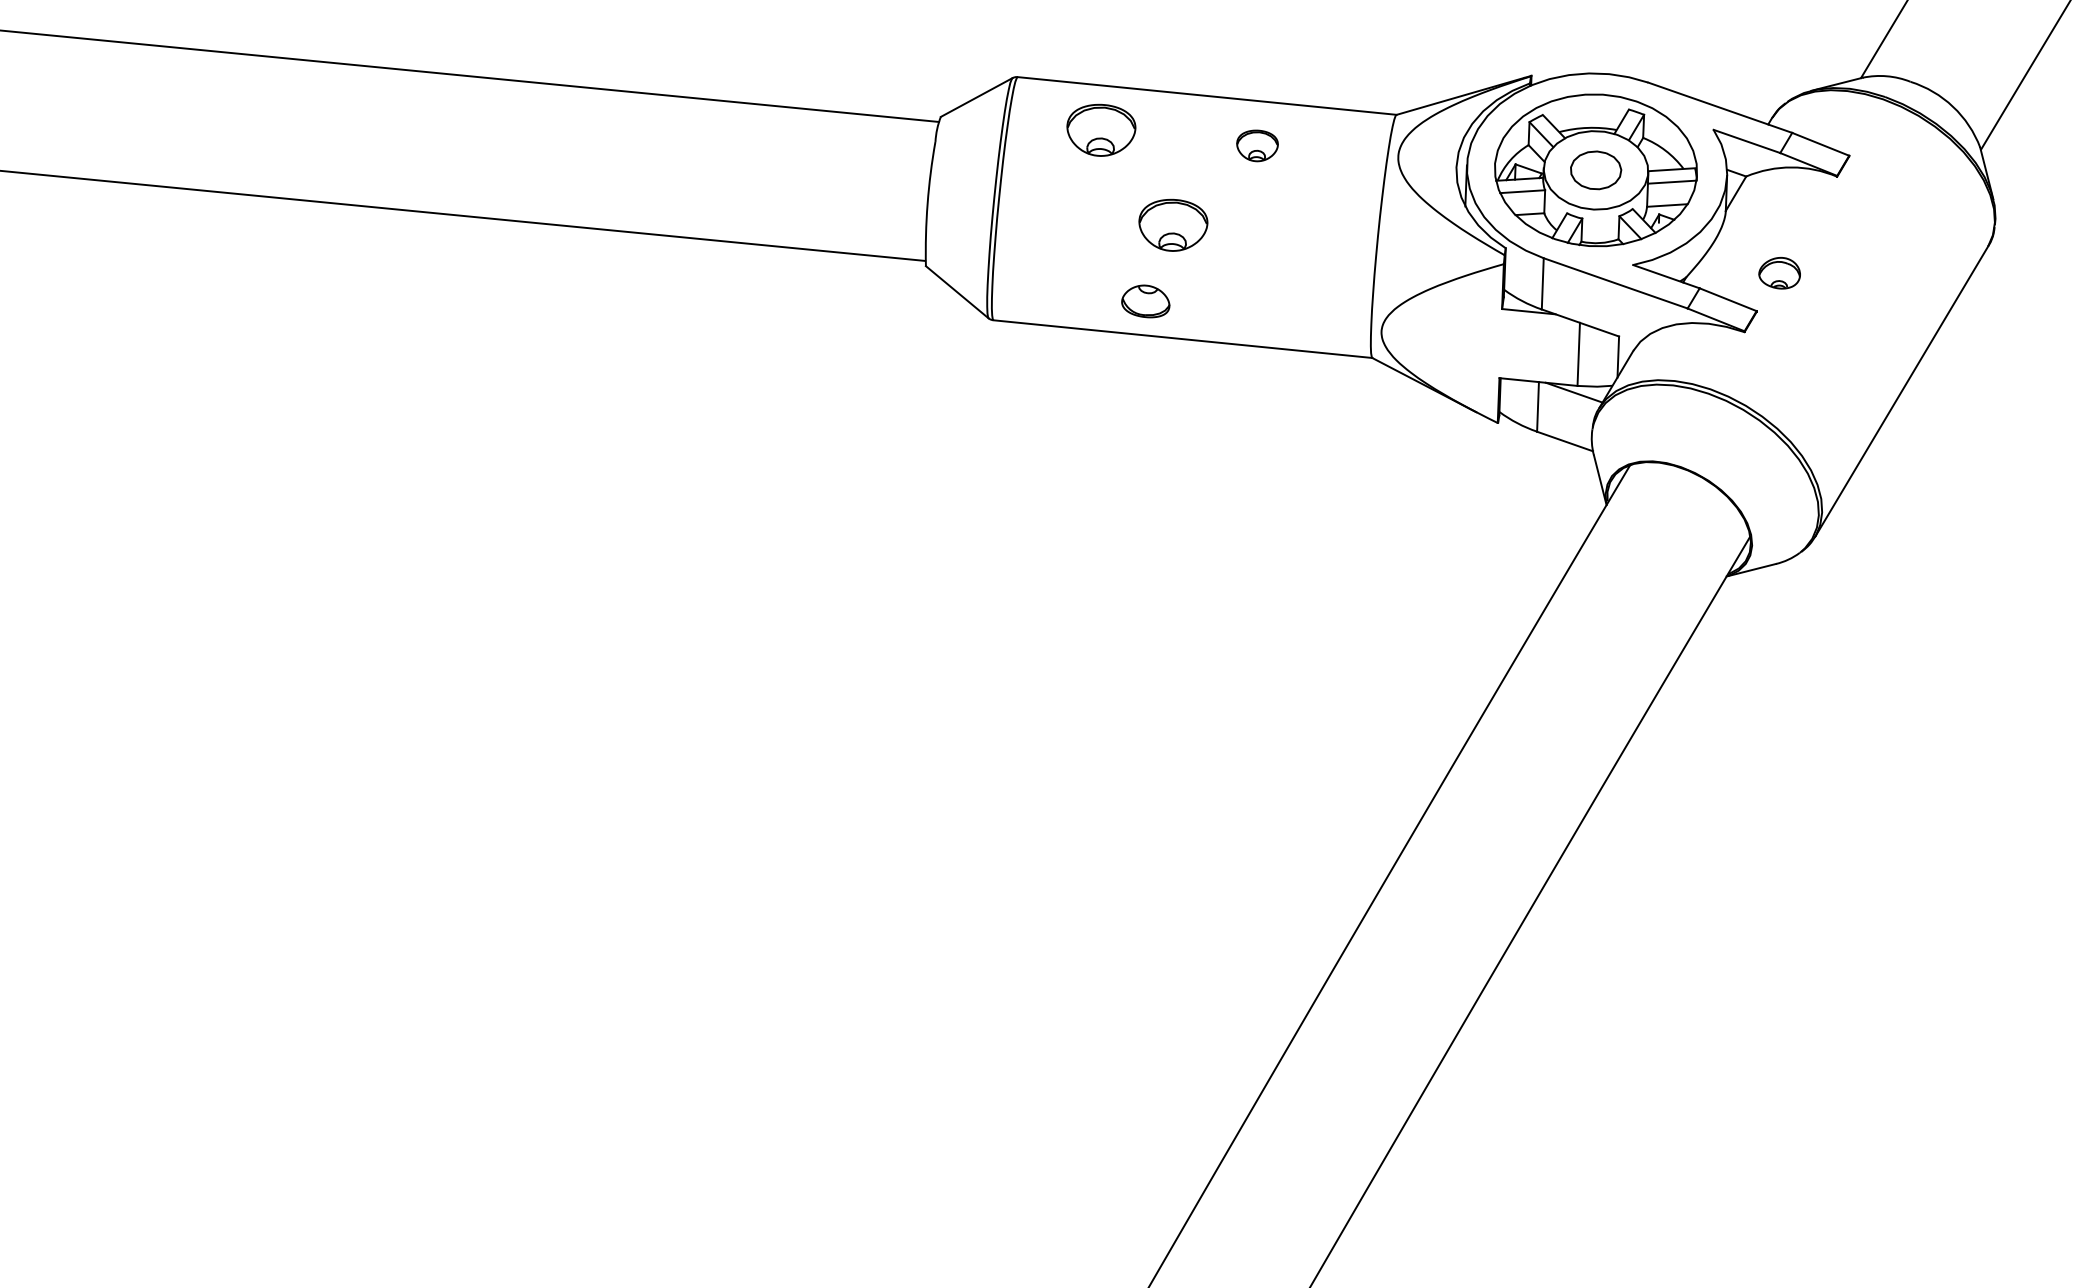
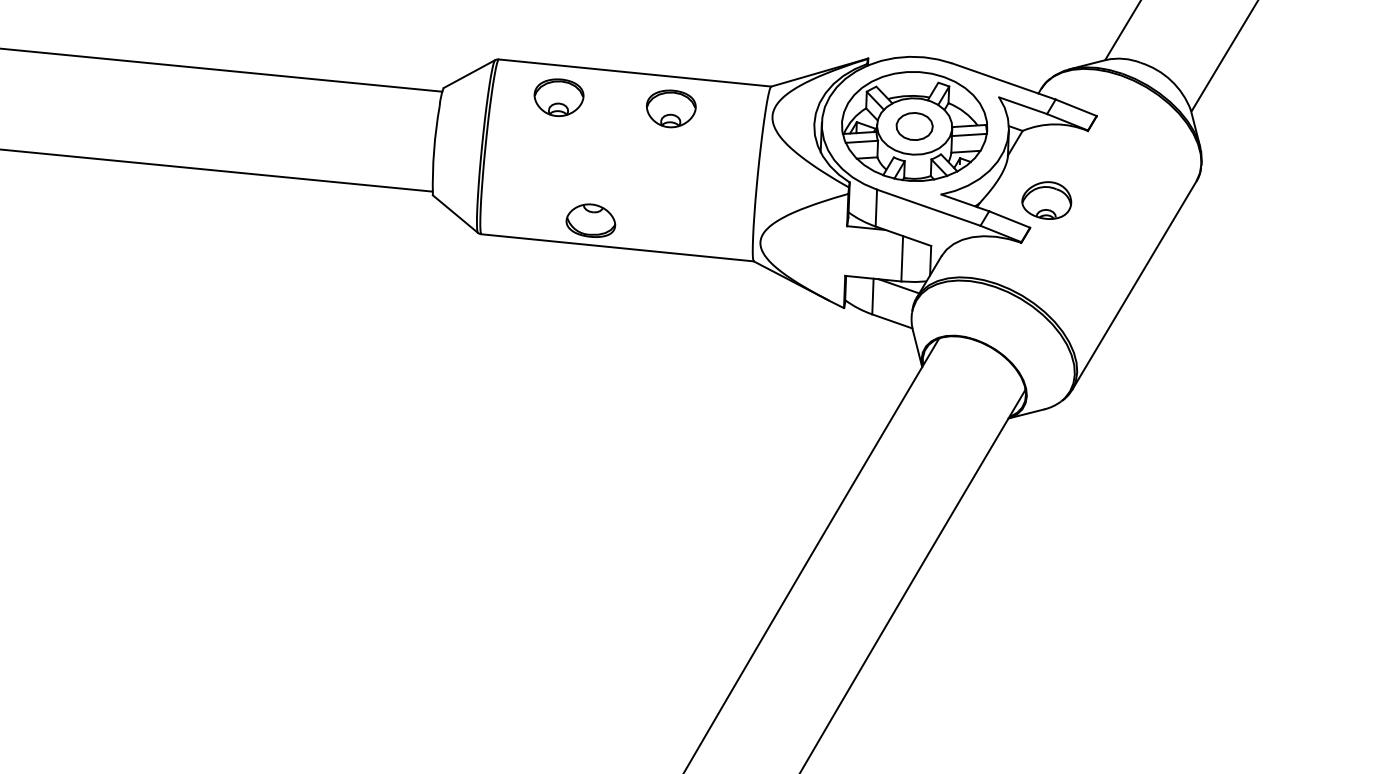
part: (1257, 145) -> (671, 108), size x1.67
part: (1173, 224) -> (610, 165), removed
part: (1779, 272) -> (1046, 199), size x1.67
part: (1145, 301) -> (590, 220), size x1.43

